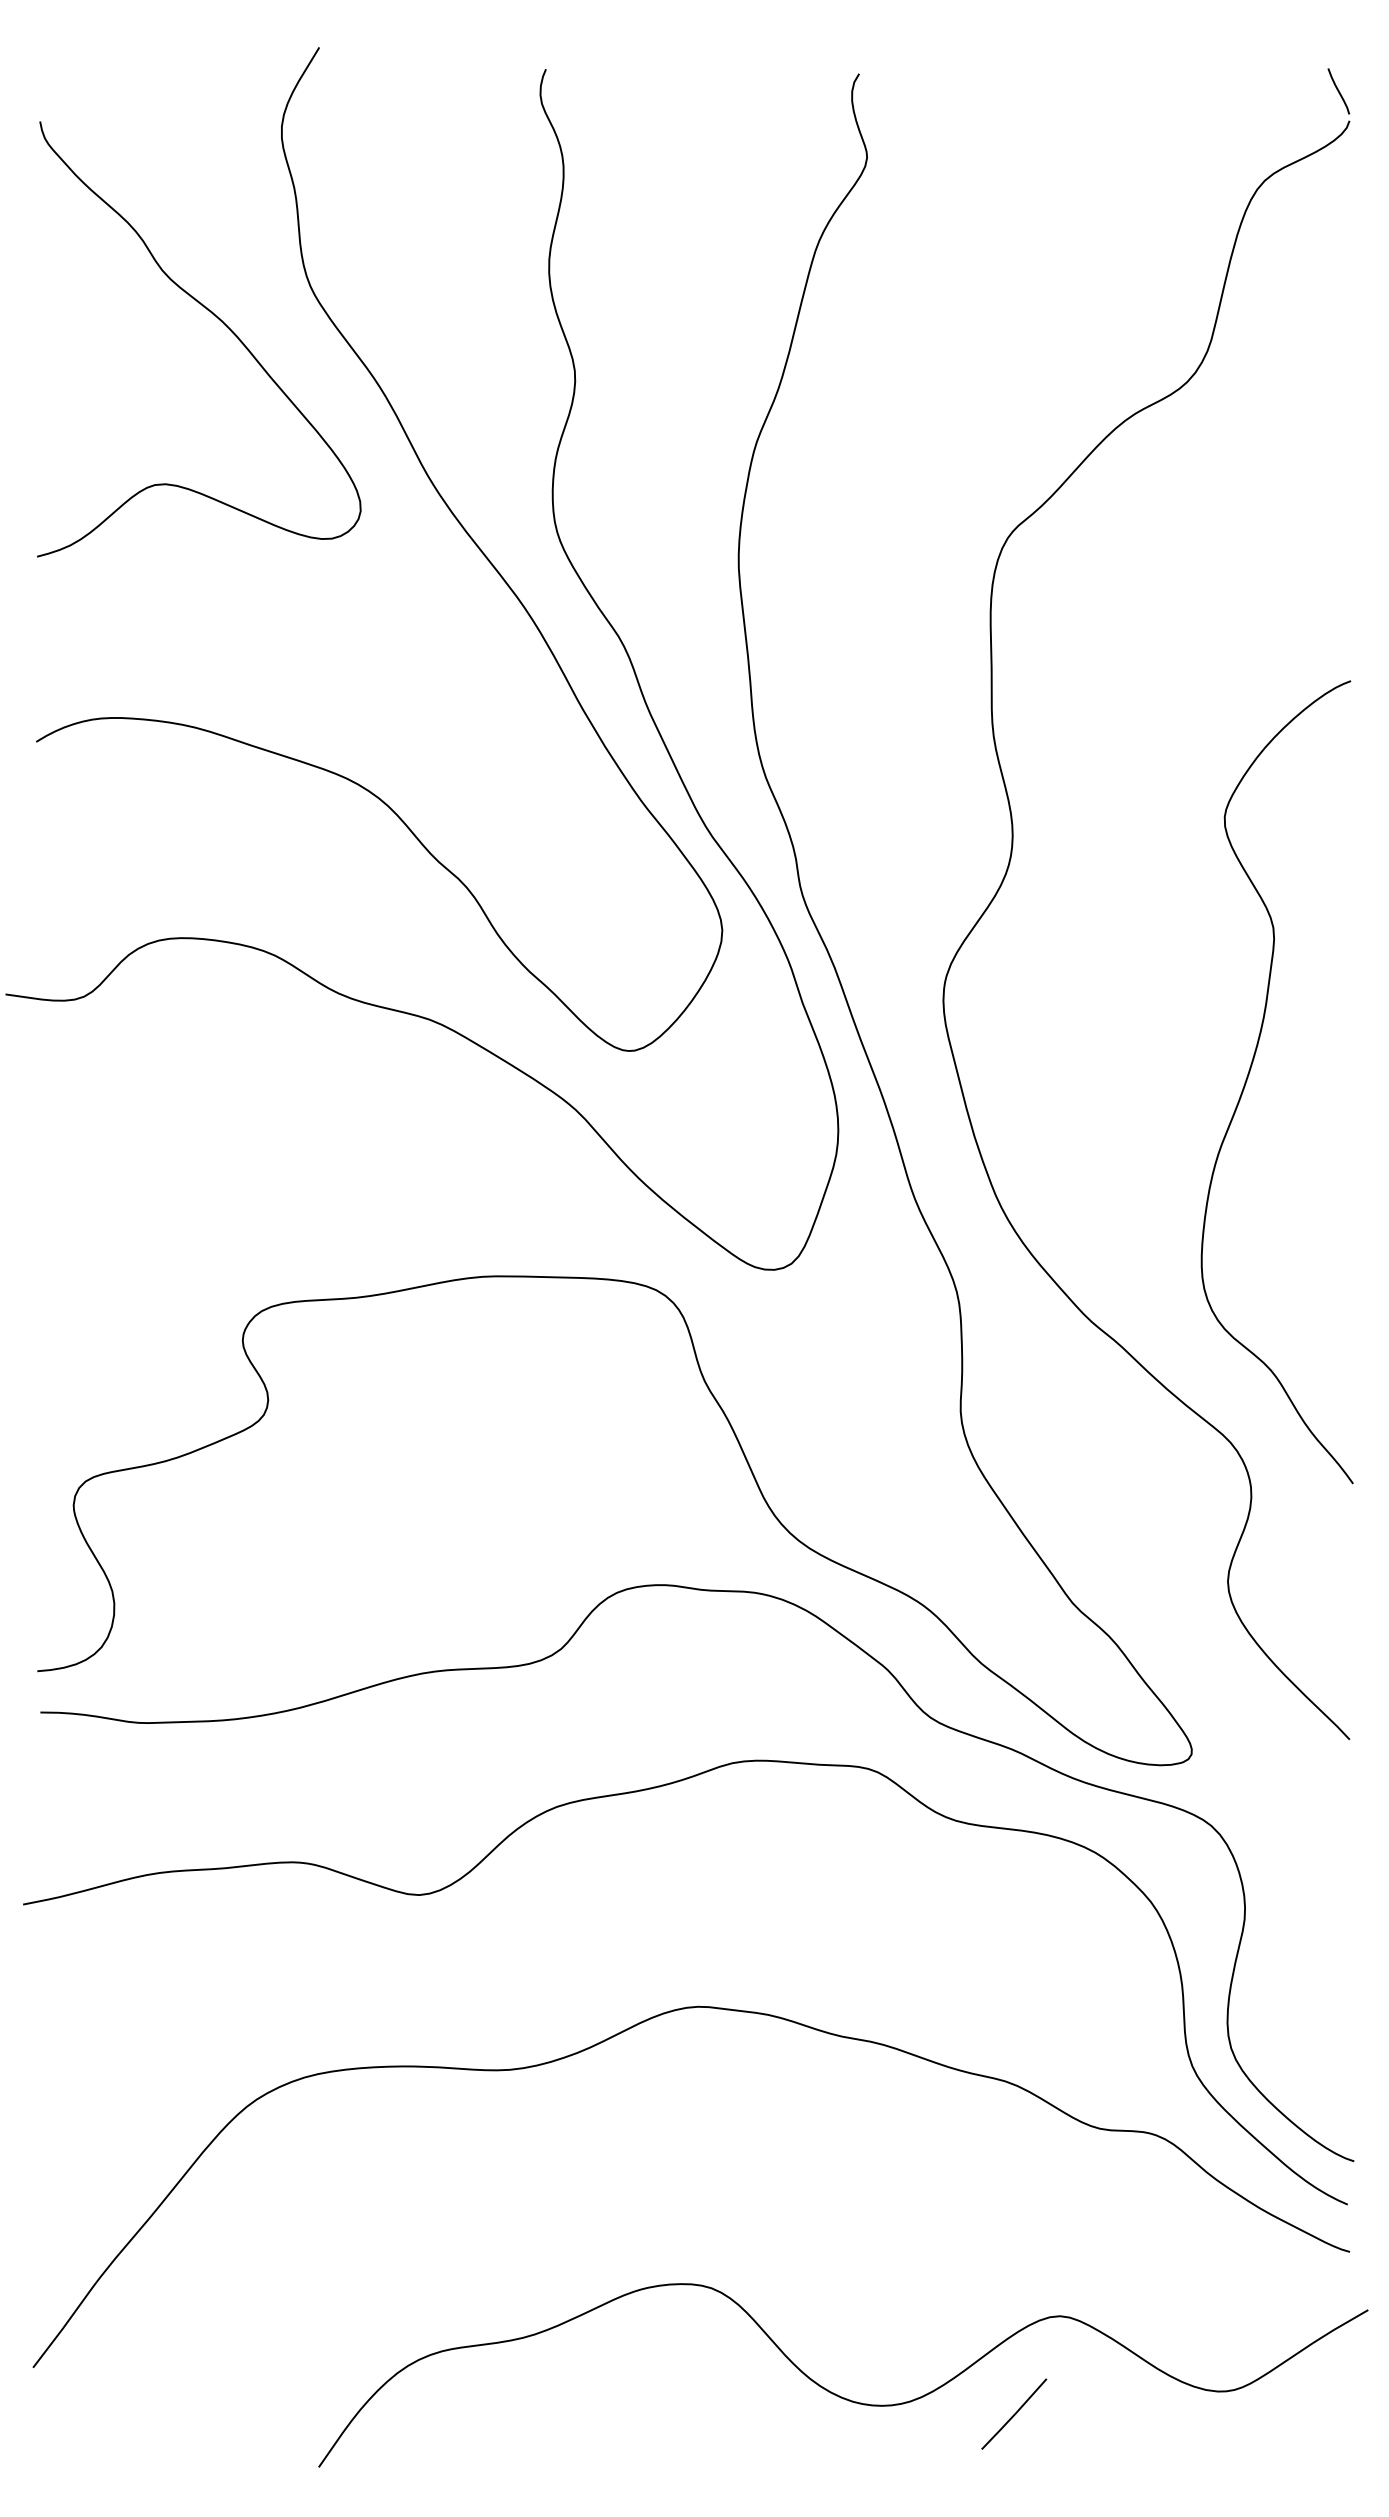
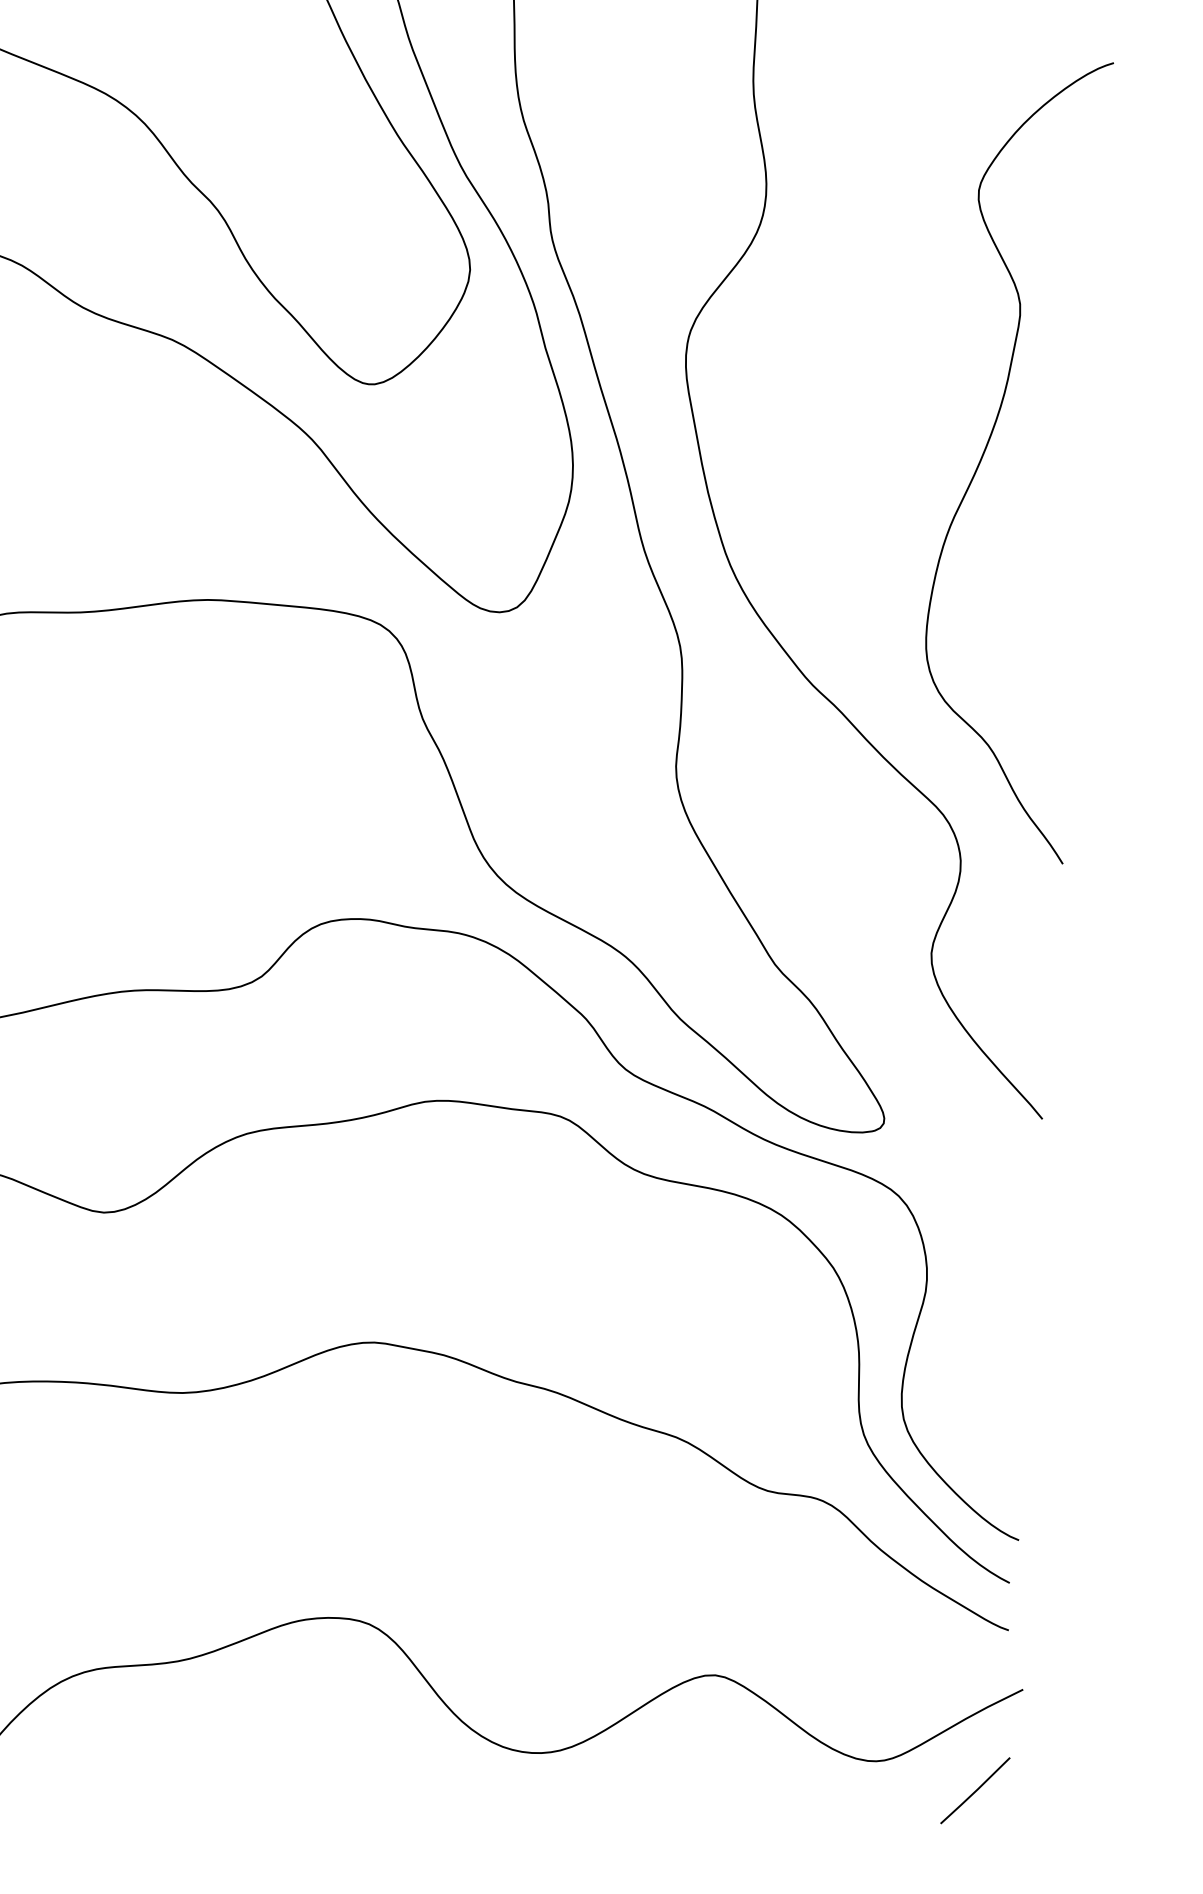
line: (1014, 2413) -> (975, 1790), moved

